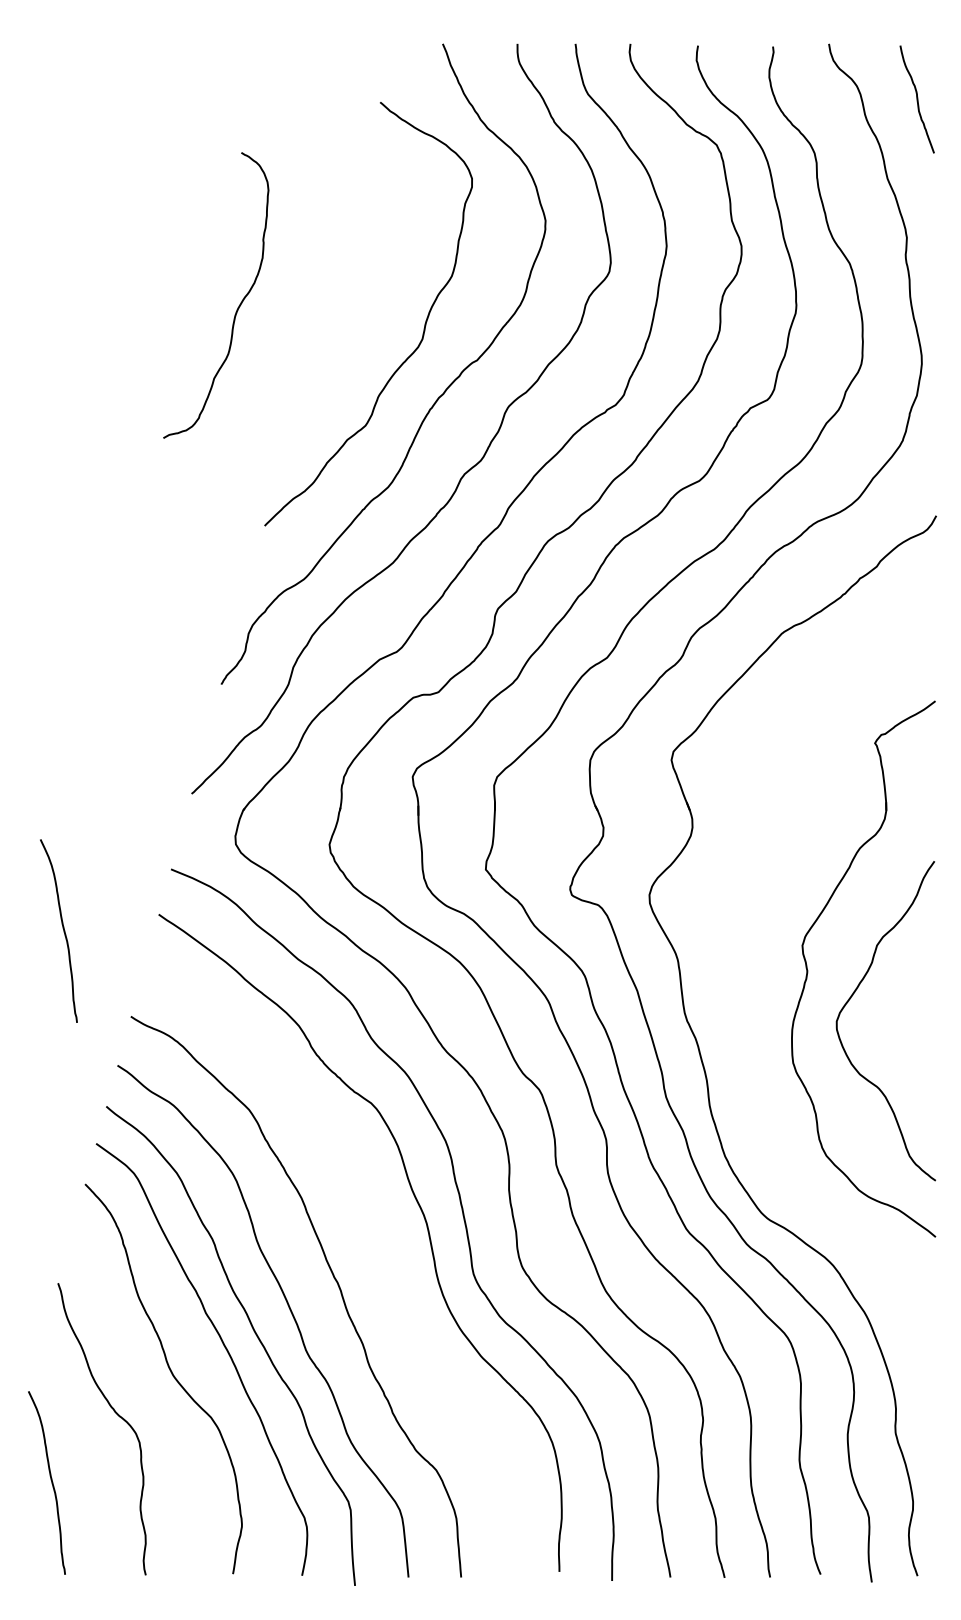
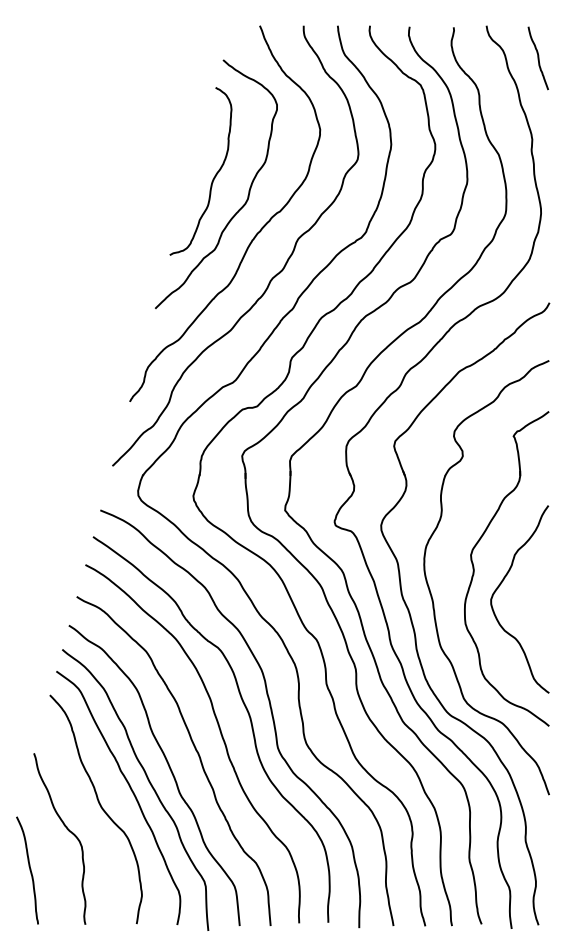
curve: (237, 305) -> (213, 177), moved
curve: (62, 930) -> (36, 546), removed
part: (736, 1014) -> (432, 595), added
curve: (375, 1251) -> (220, 734), added

